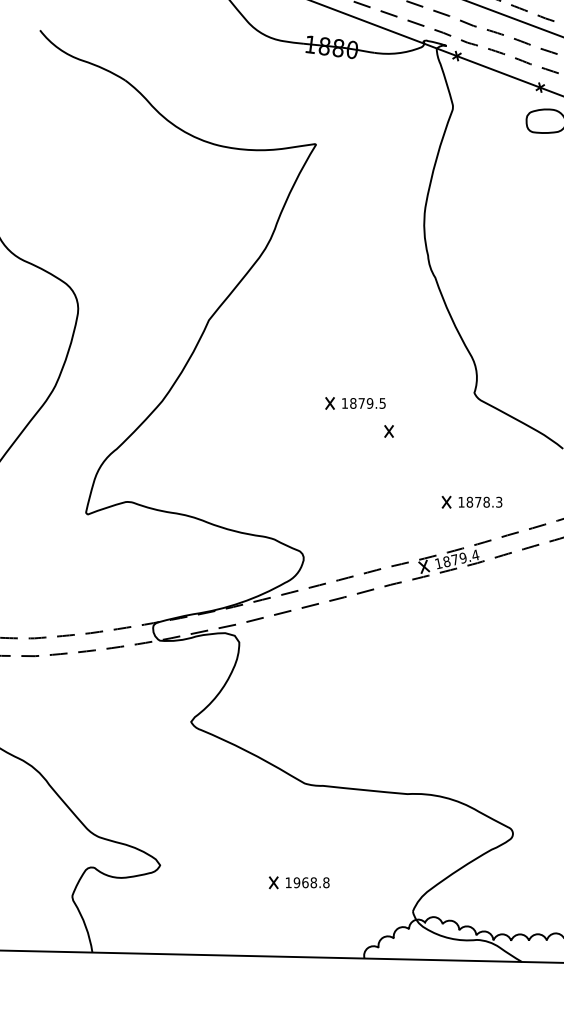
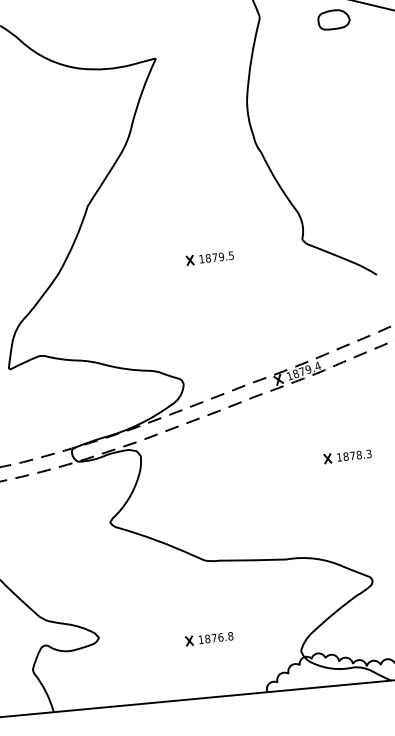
part: (388, 431) -> (238, 277), removed
part: (471, 501) -> (347, 455), moved
text: (305, 882) -> (214, 637), 1968.8 -> 1876.8

